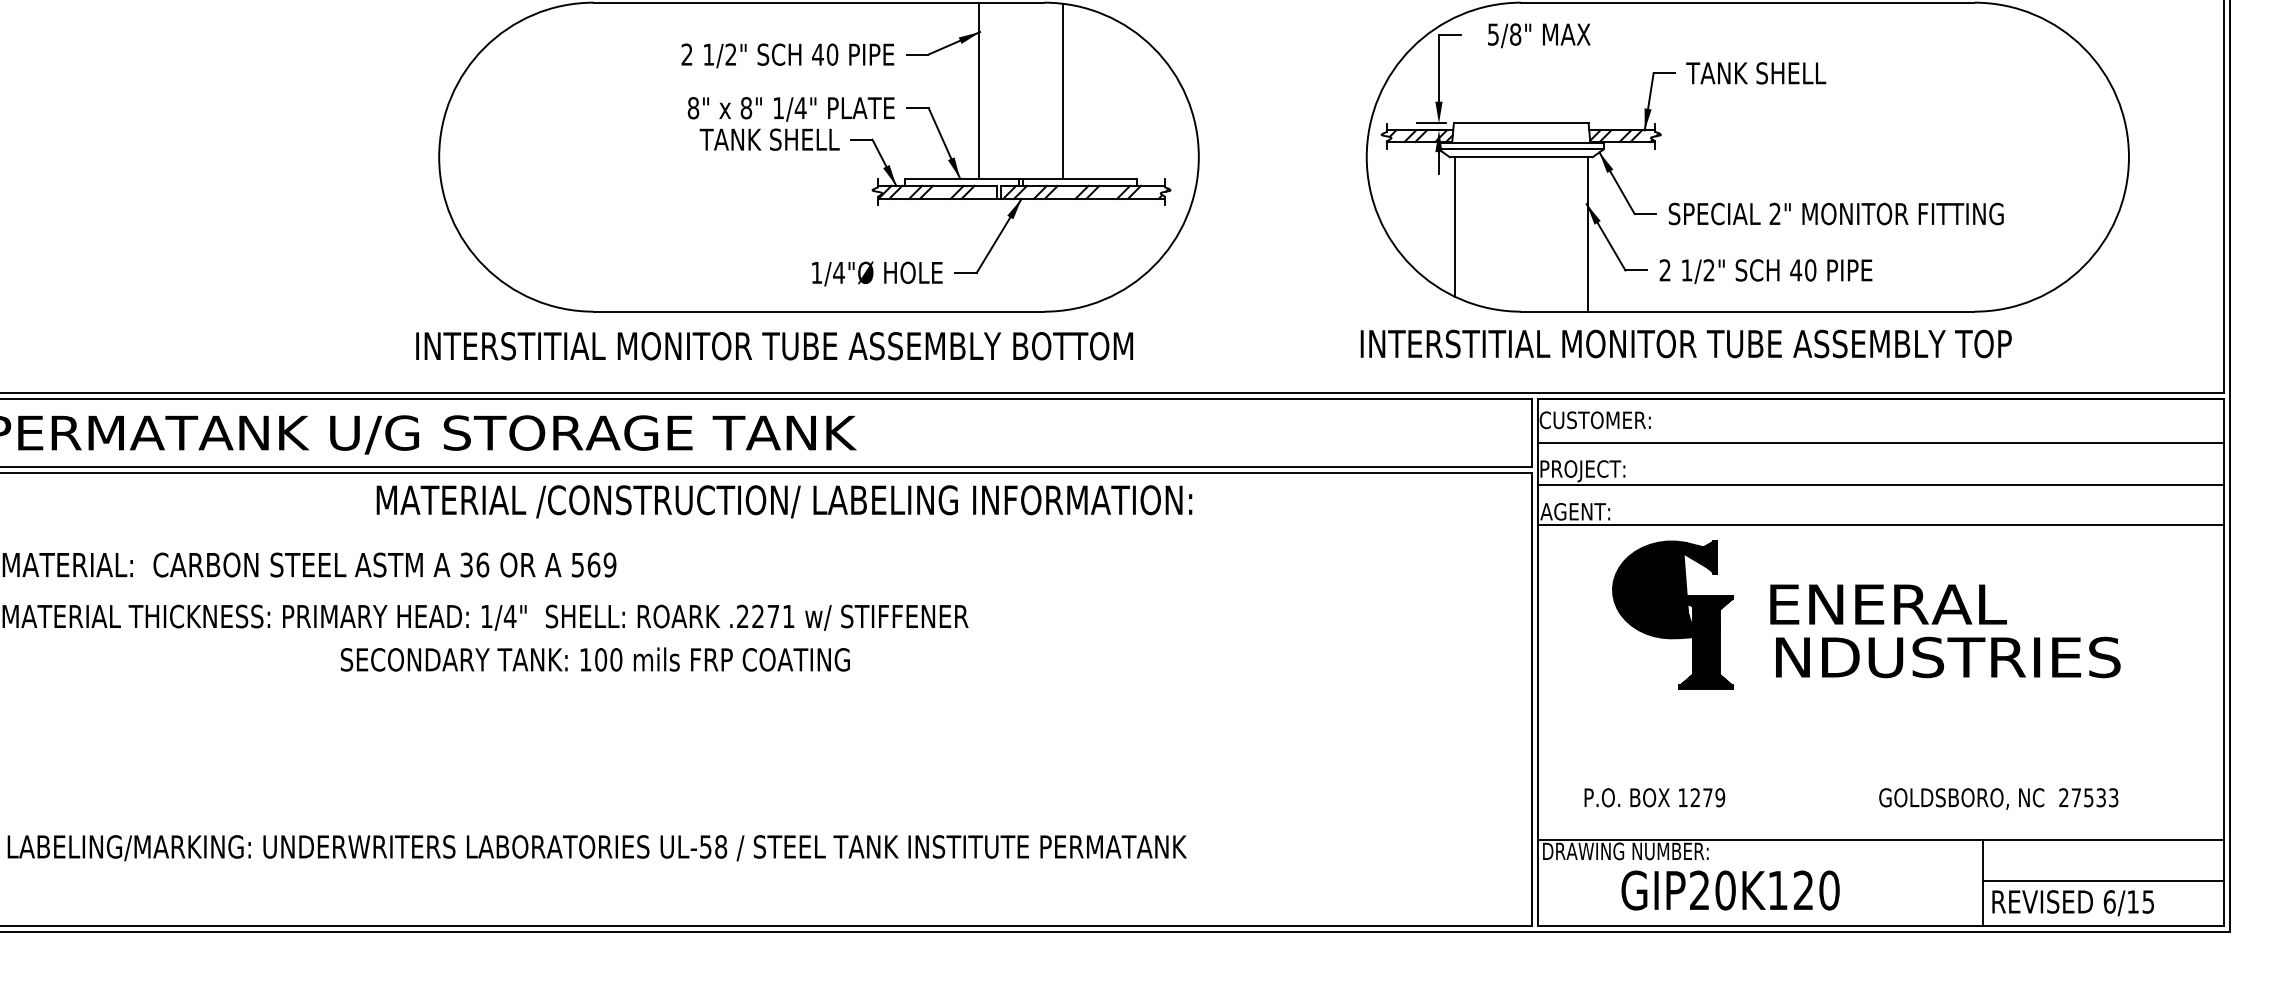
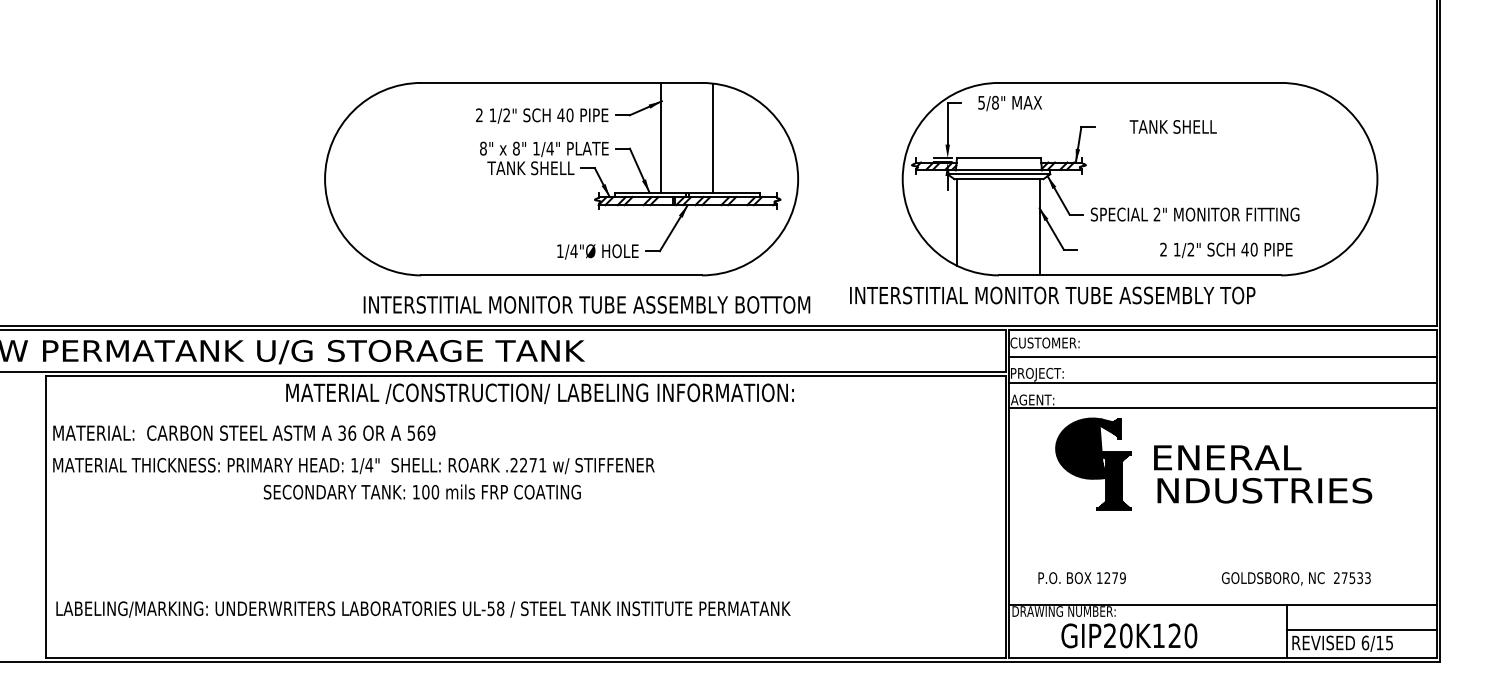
text: (1754, 72) -> (1172, 126), moved
text: (1766, 271) -> (1226, 250), moved
text: (1685, 343) -> (1052, 295), moved
text: (773, 345) -> (586, 304), moved

